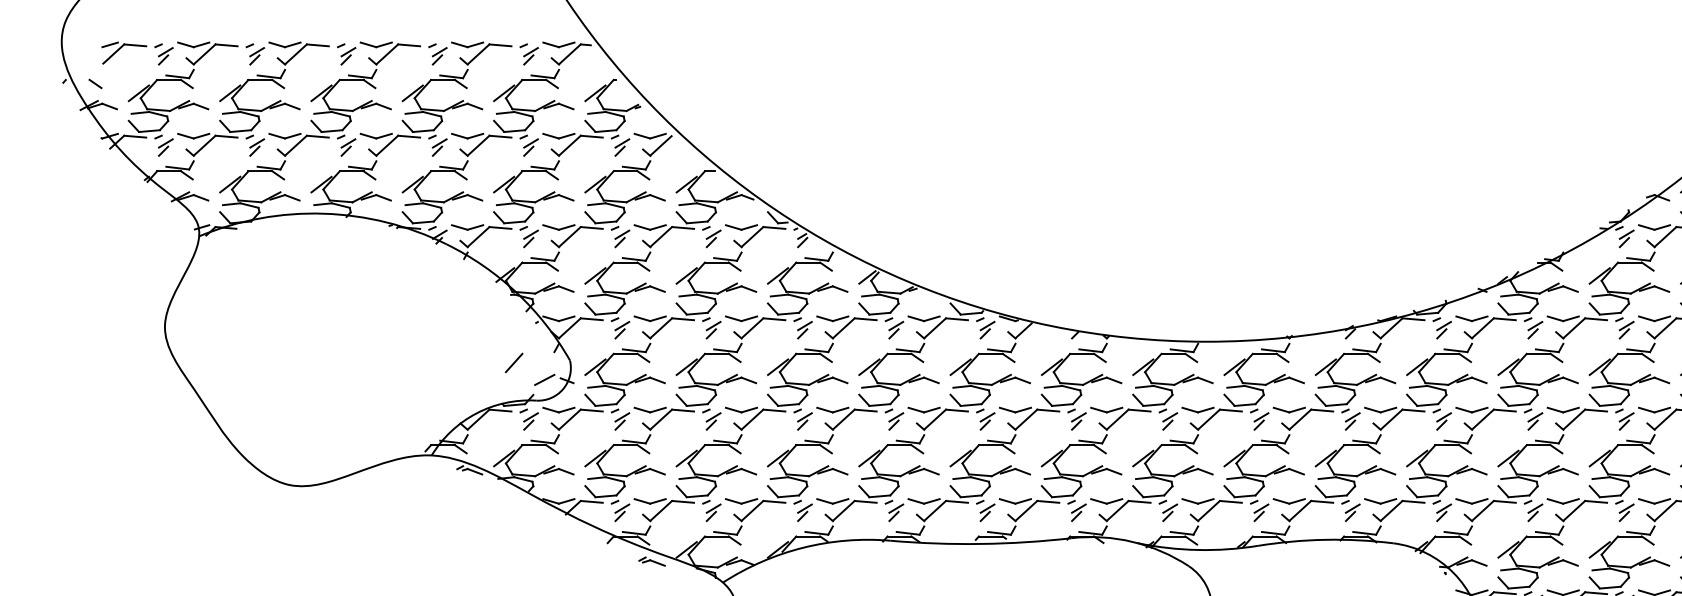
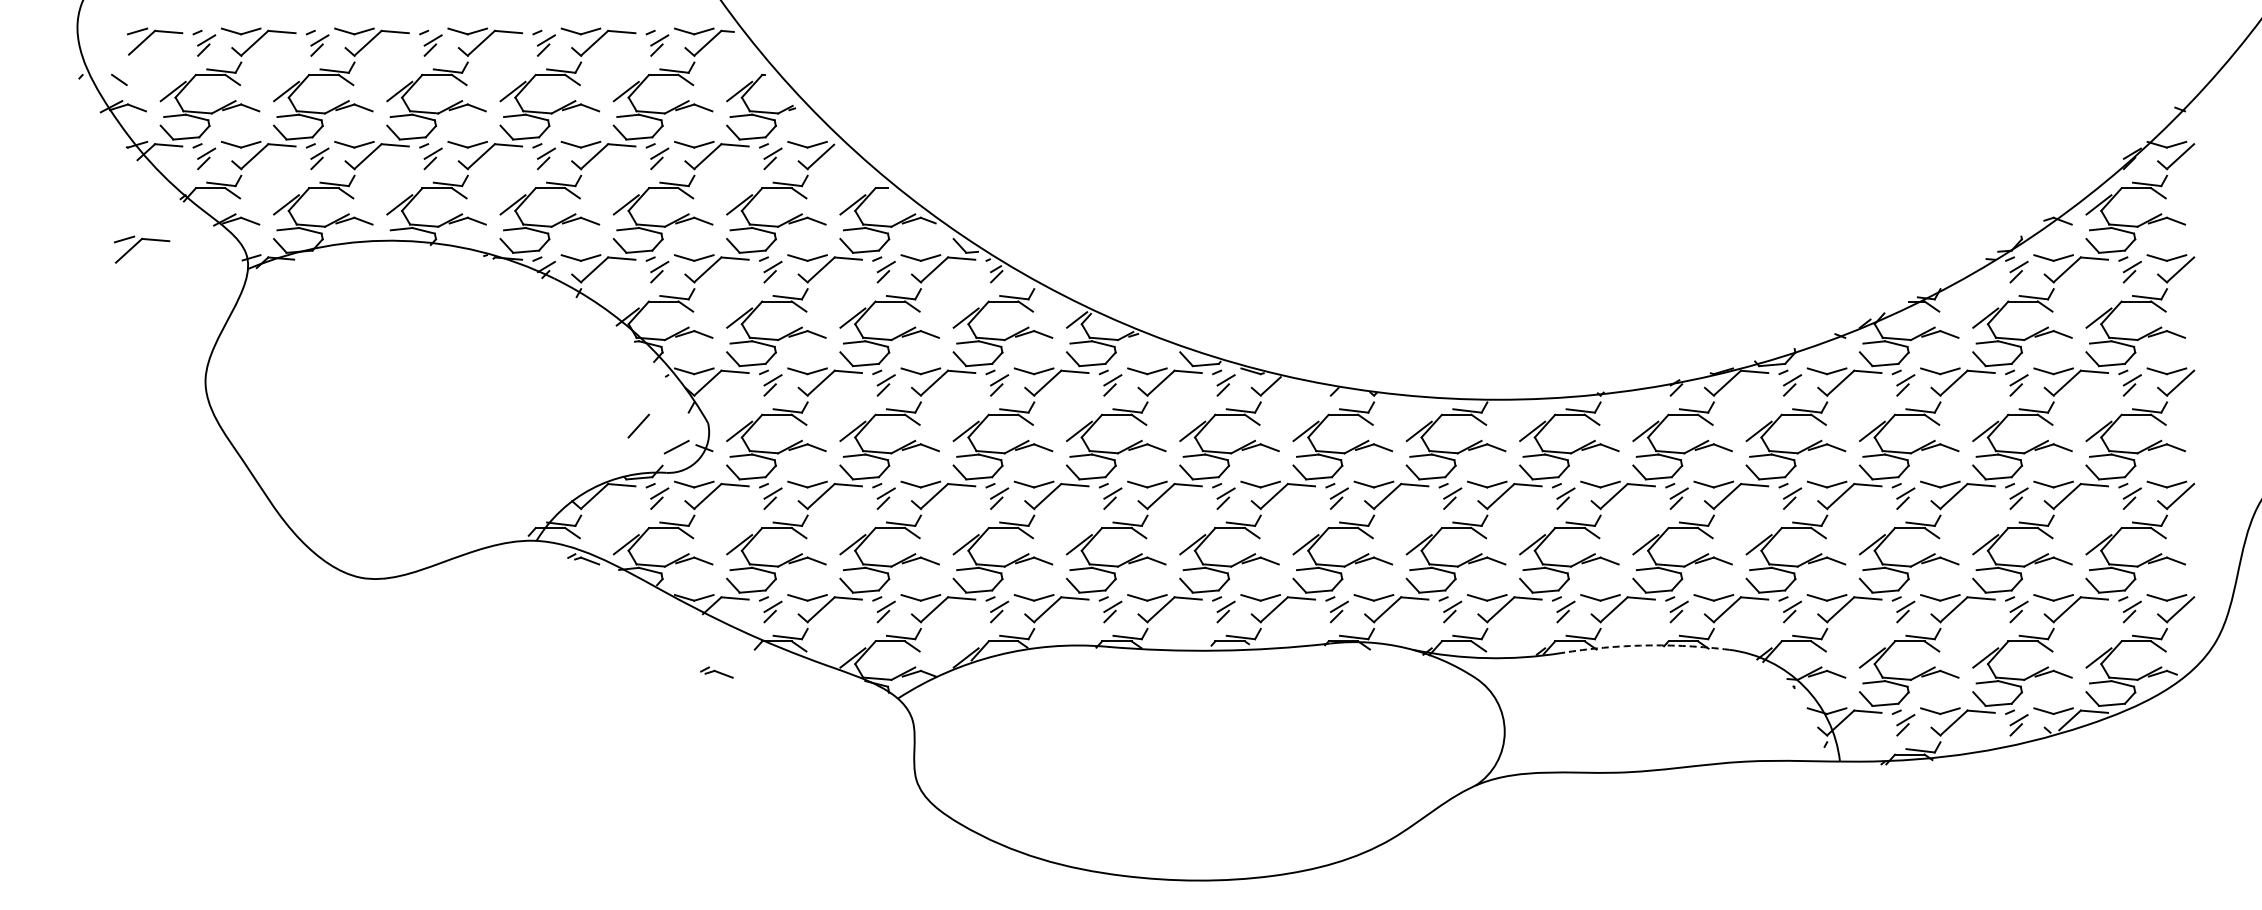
part: (110, 216) -> (137, 244), added
arc: (1325, 539) -> (1645, 645), solid -> dashed
part: (651, 561) -> (716, 672), moved

